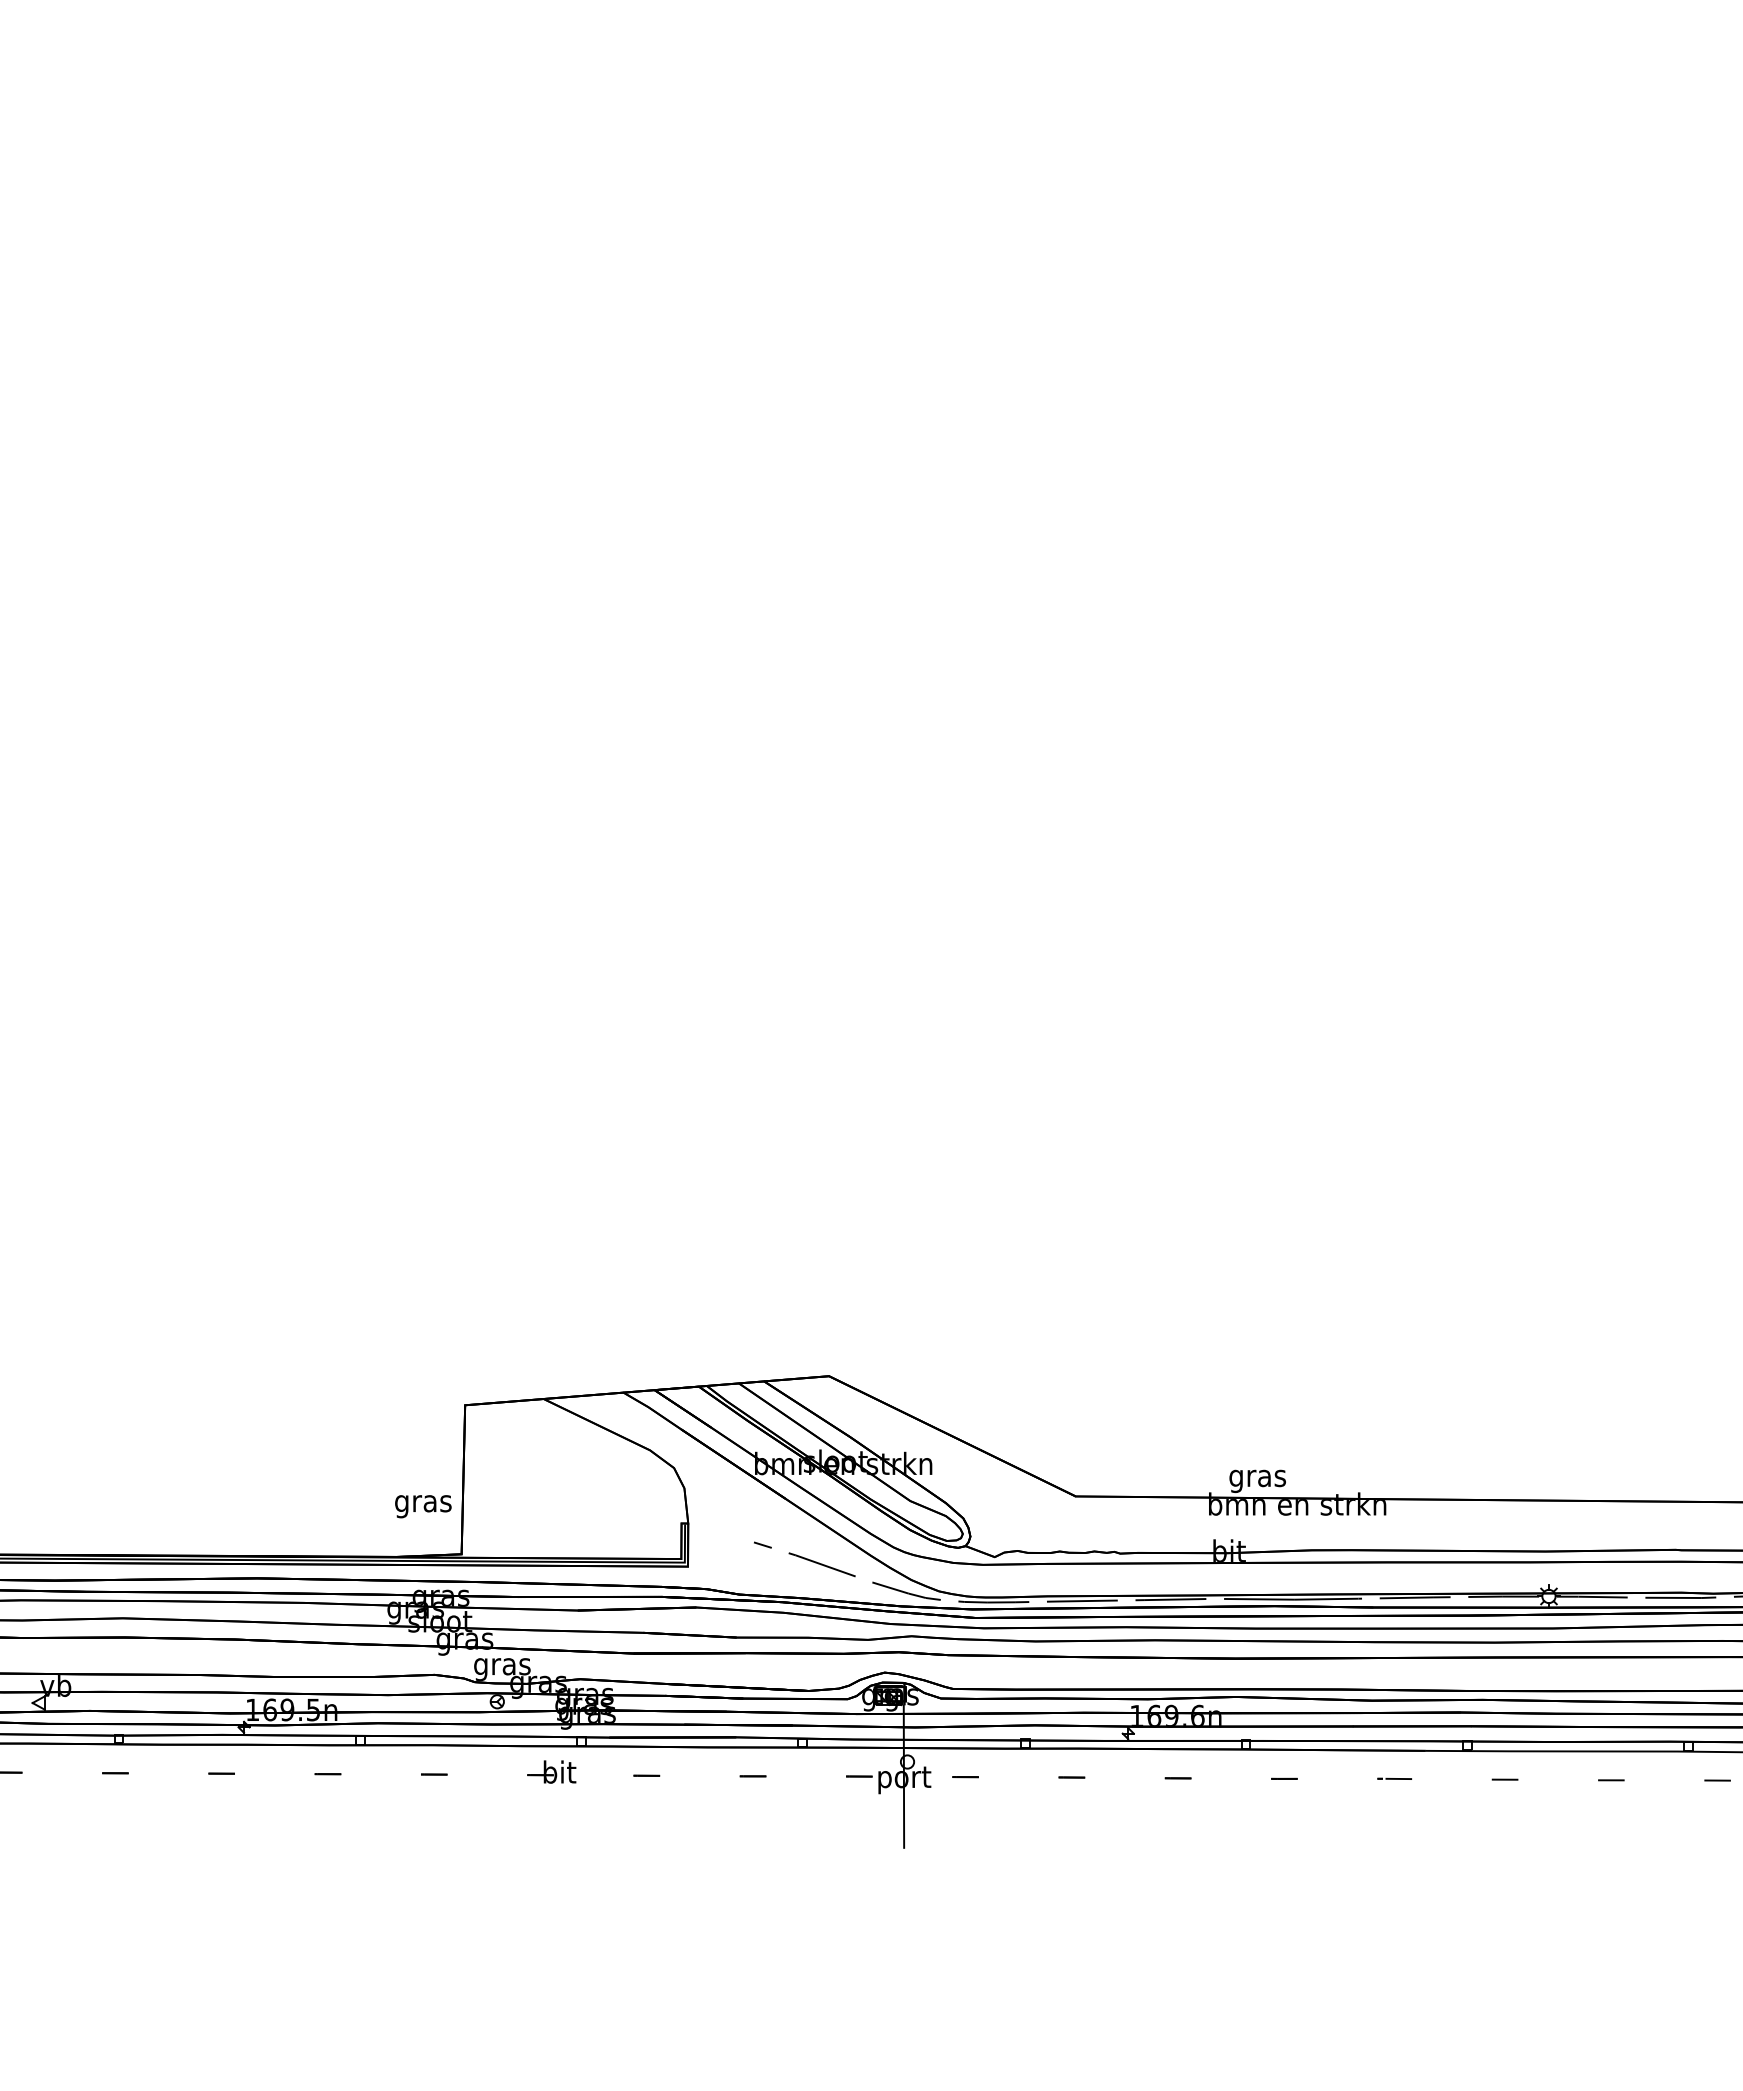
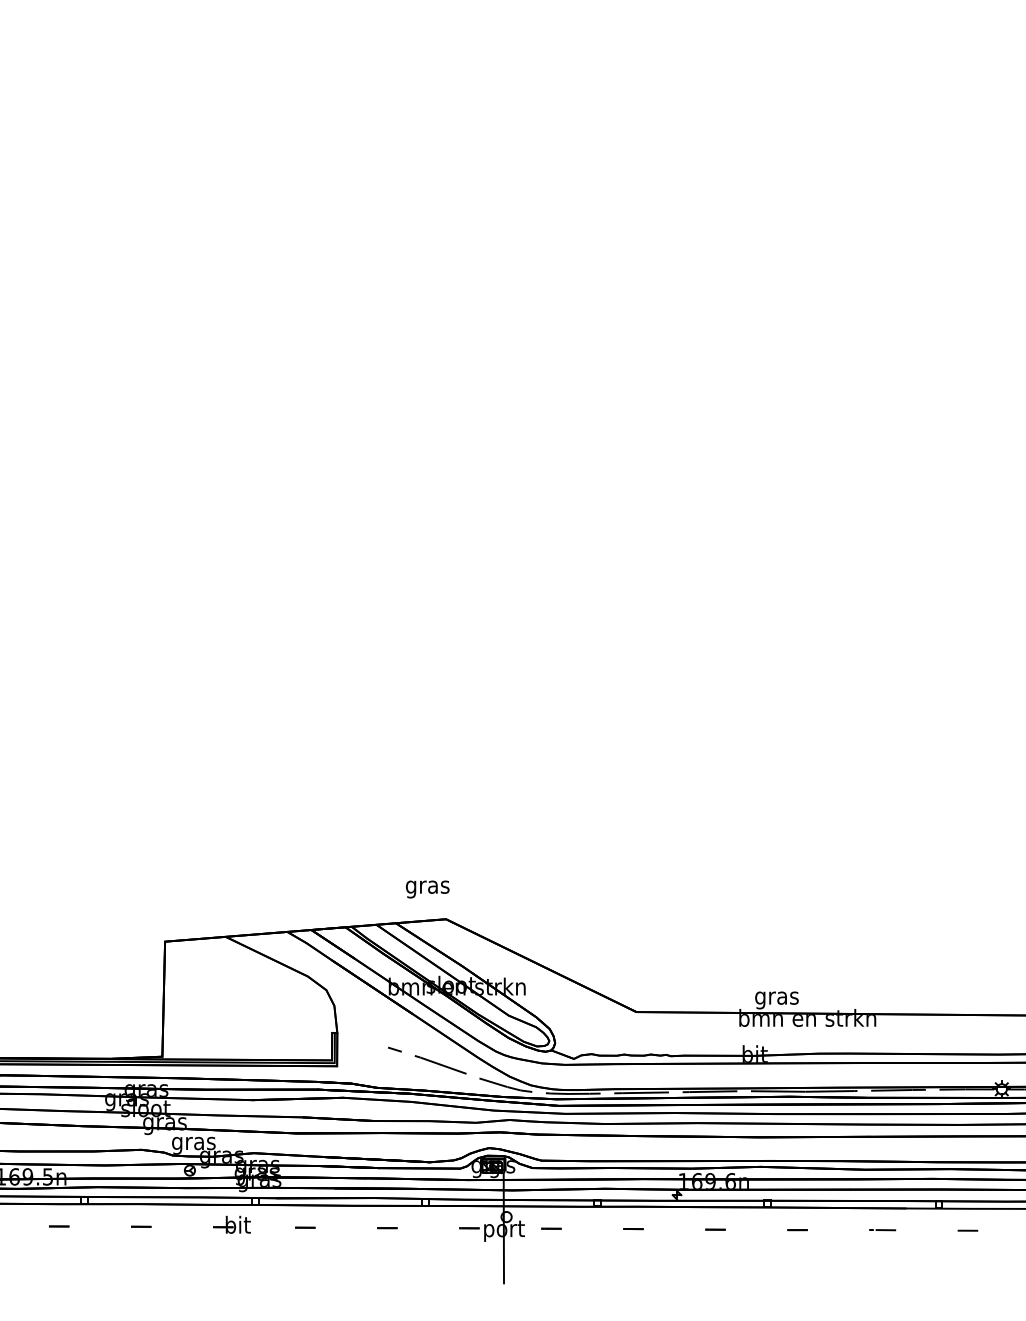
text: (423, 1506) -> (427, 889), moved

